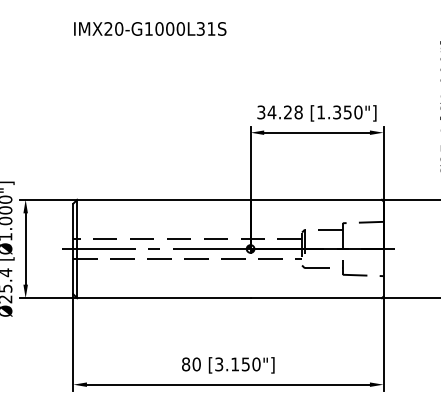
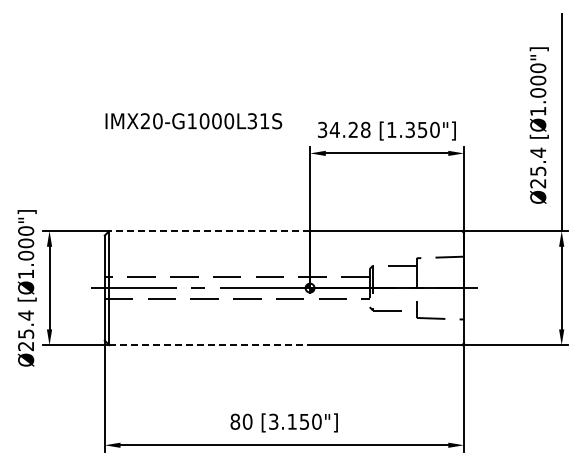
text: (149, 29) -> (193, 121), moved
line: (163, 200) -> (209, 231), solid -> dashed
line: (164, 298) -> (210, 345), solid -> dashed

